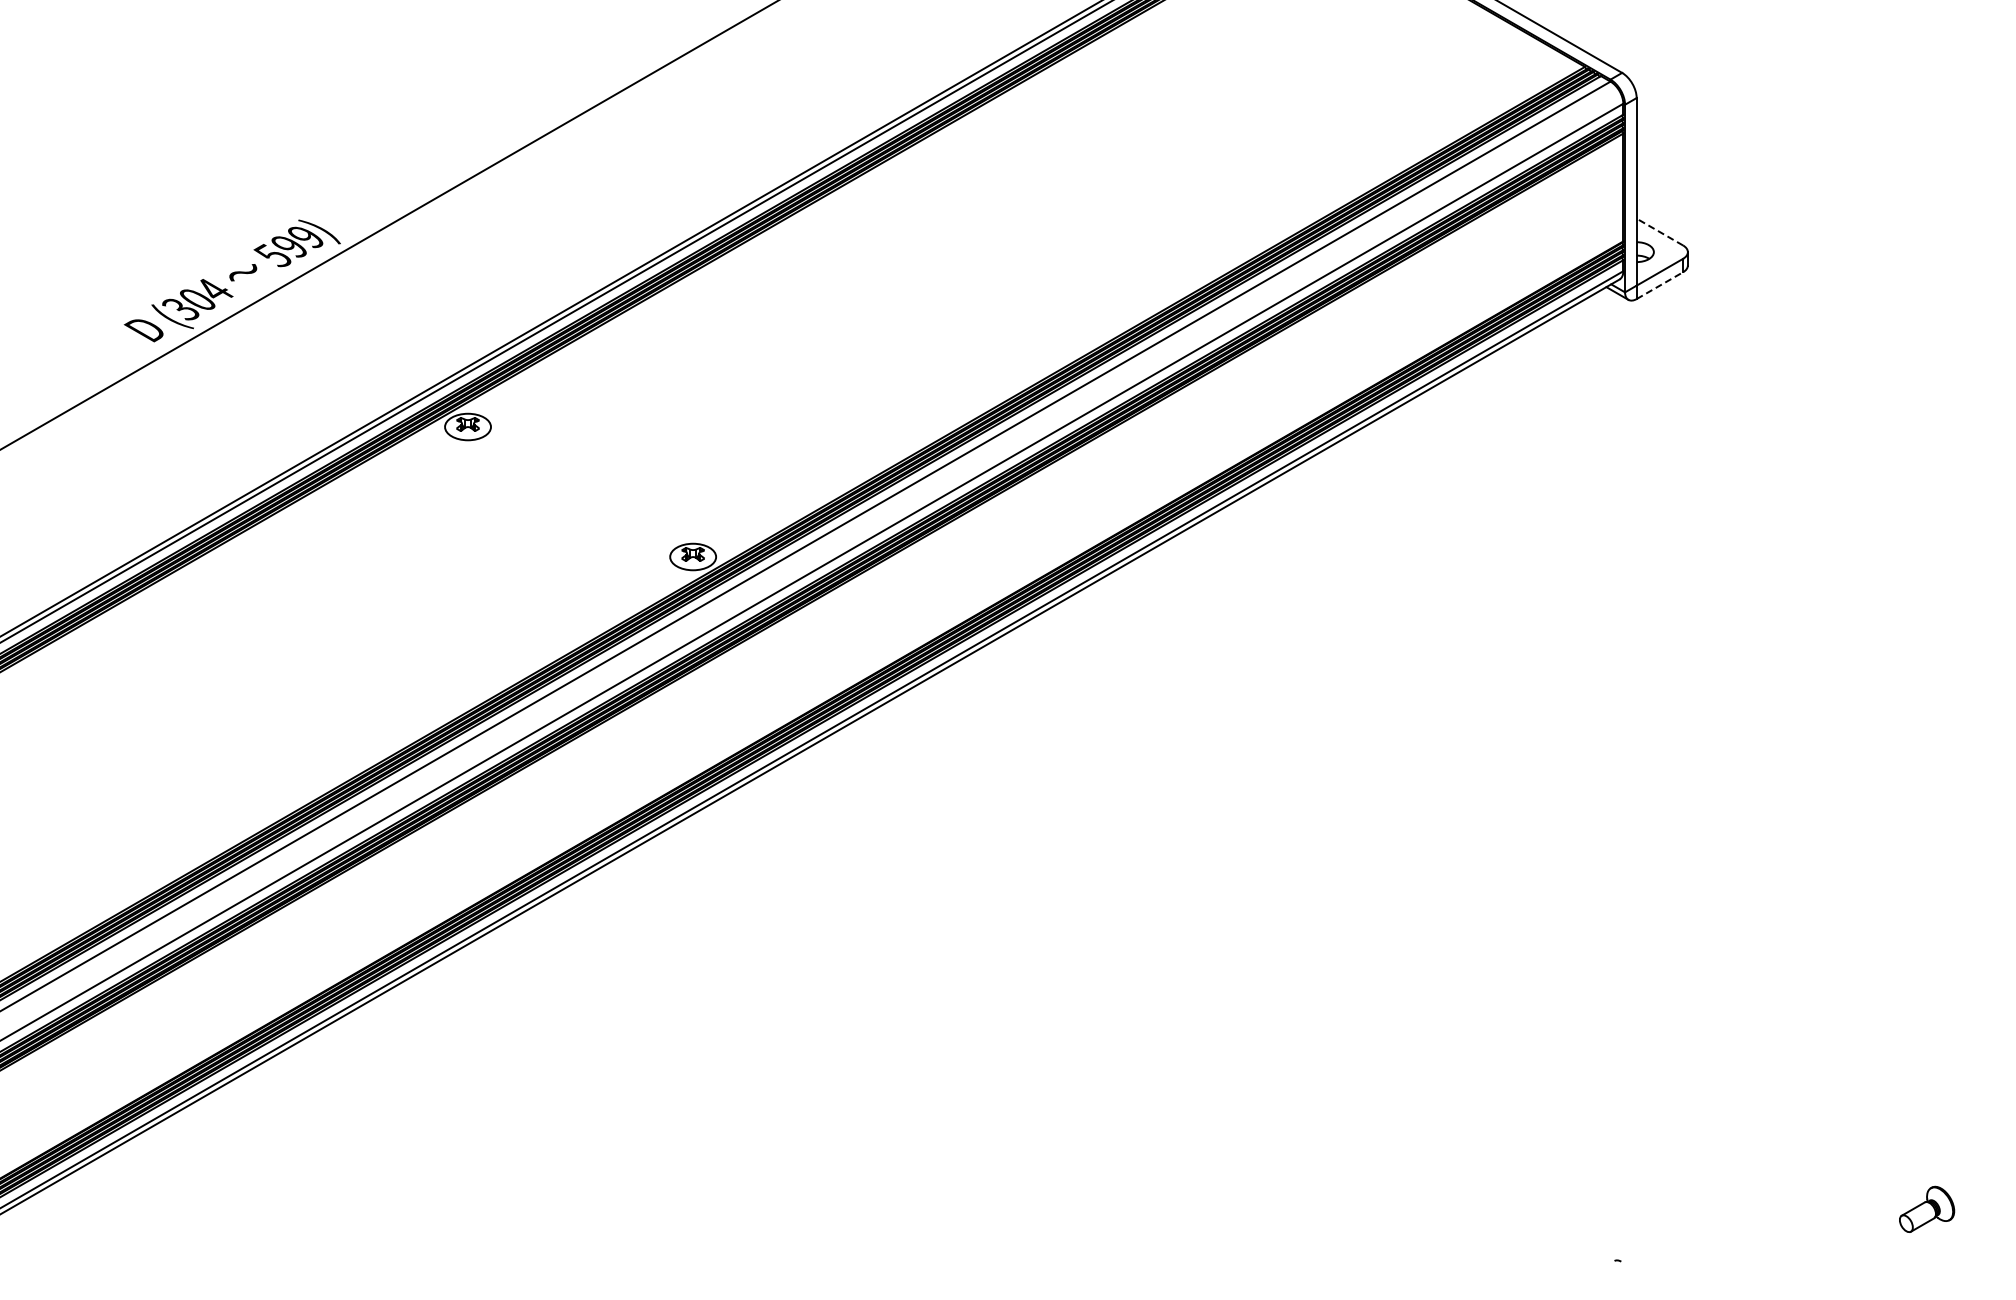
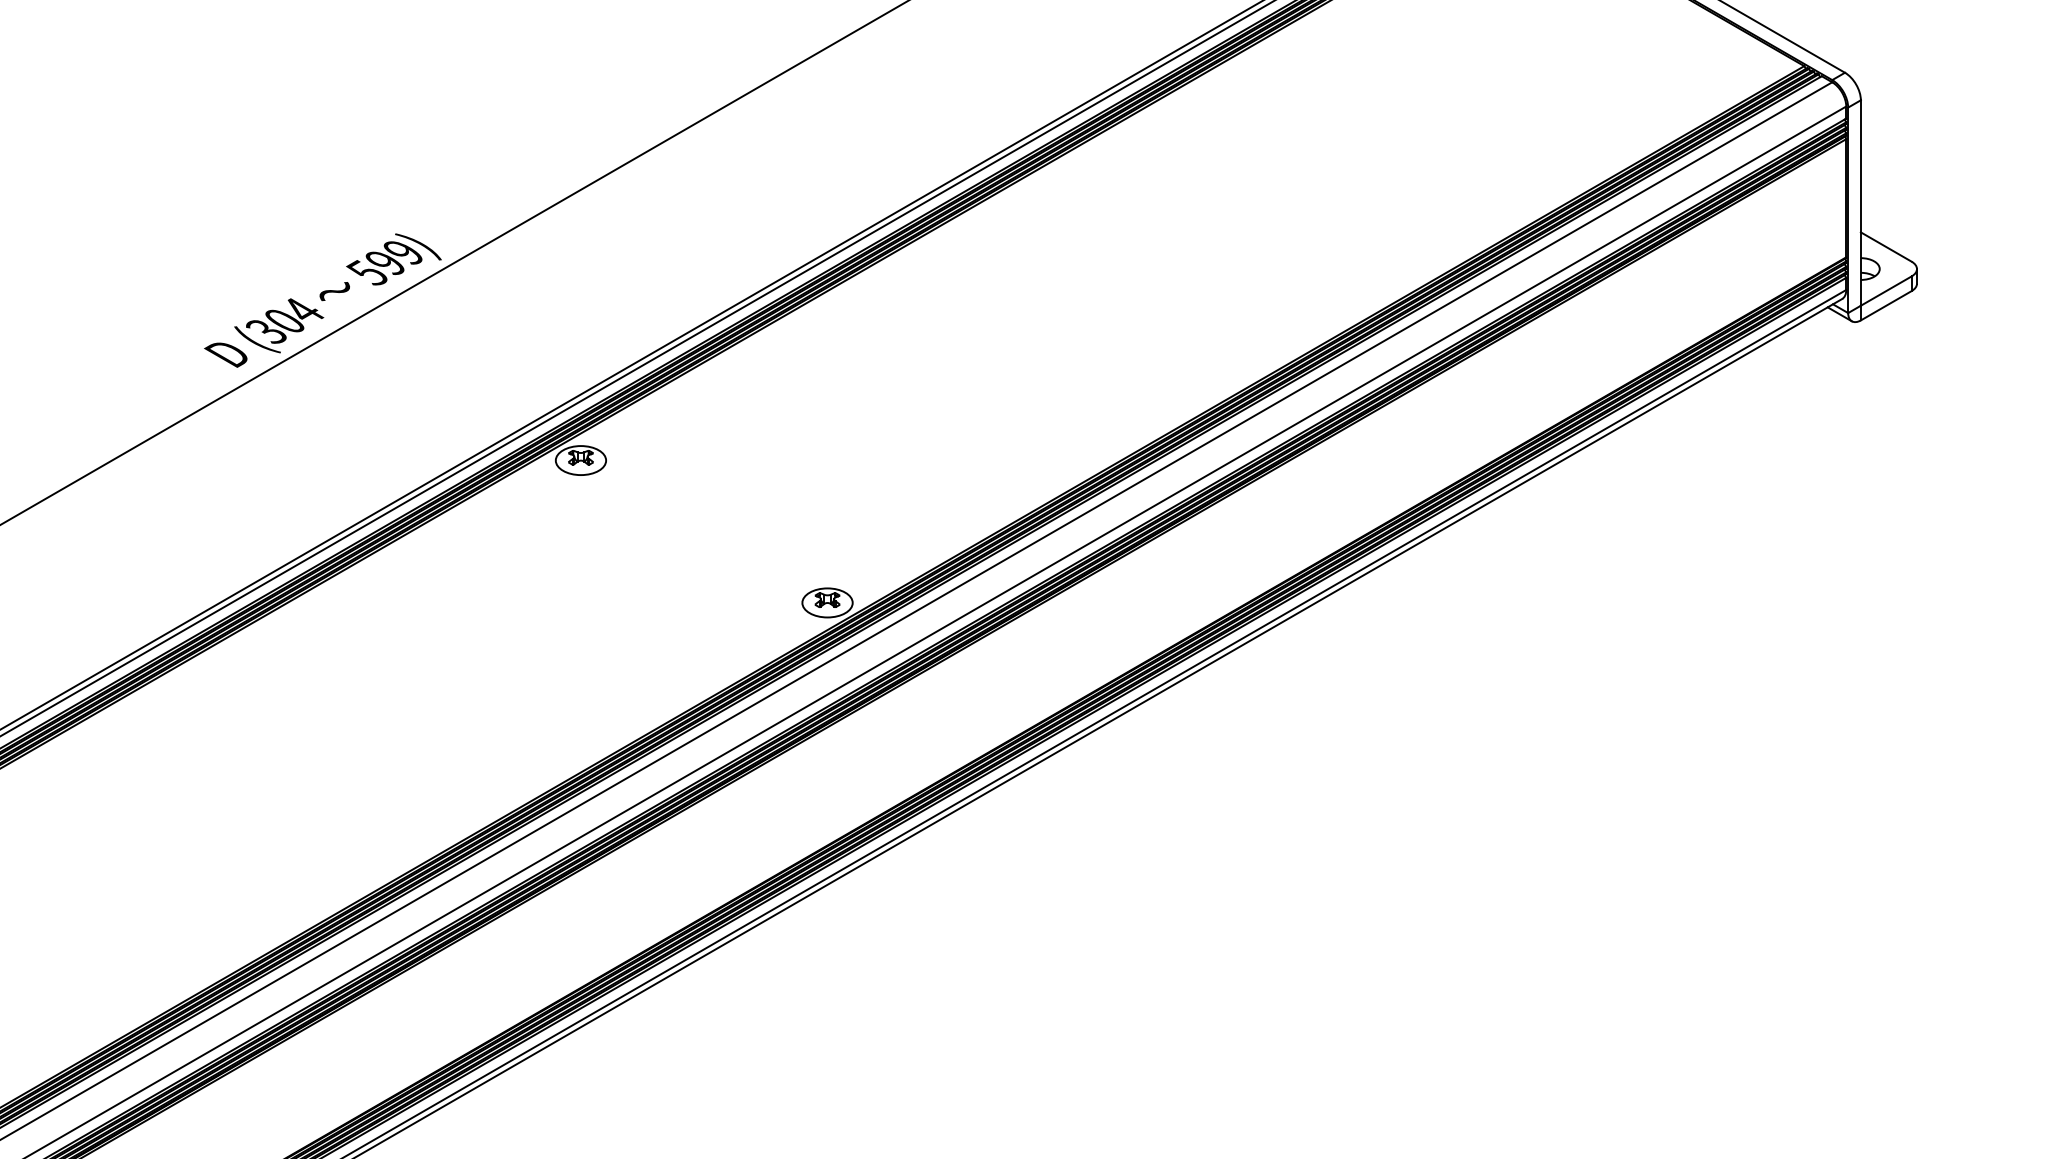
line: (1659, 232) -> (1885, 247), dashed -> solid
line: (1659, 285) -> (1885, 305), dashed -> solid

